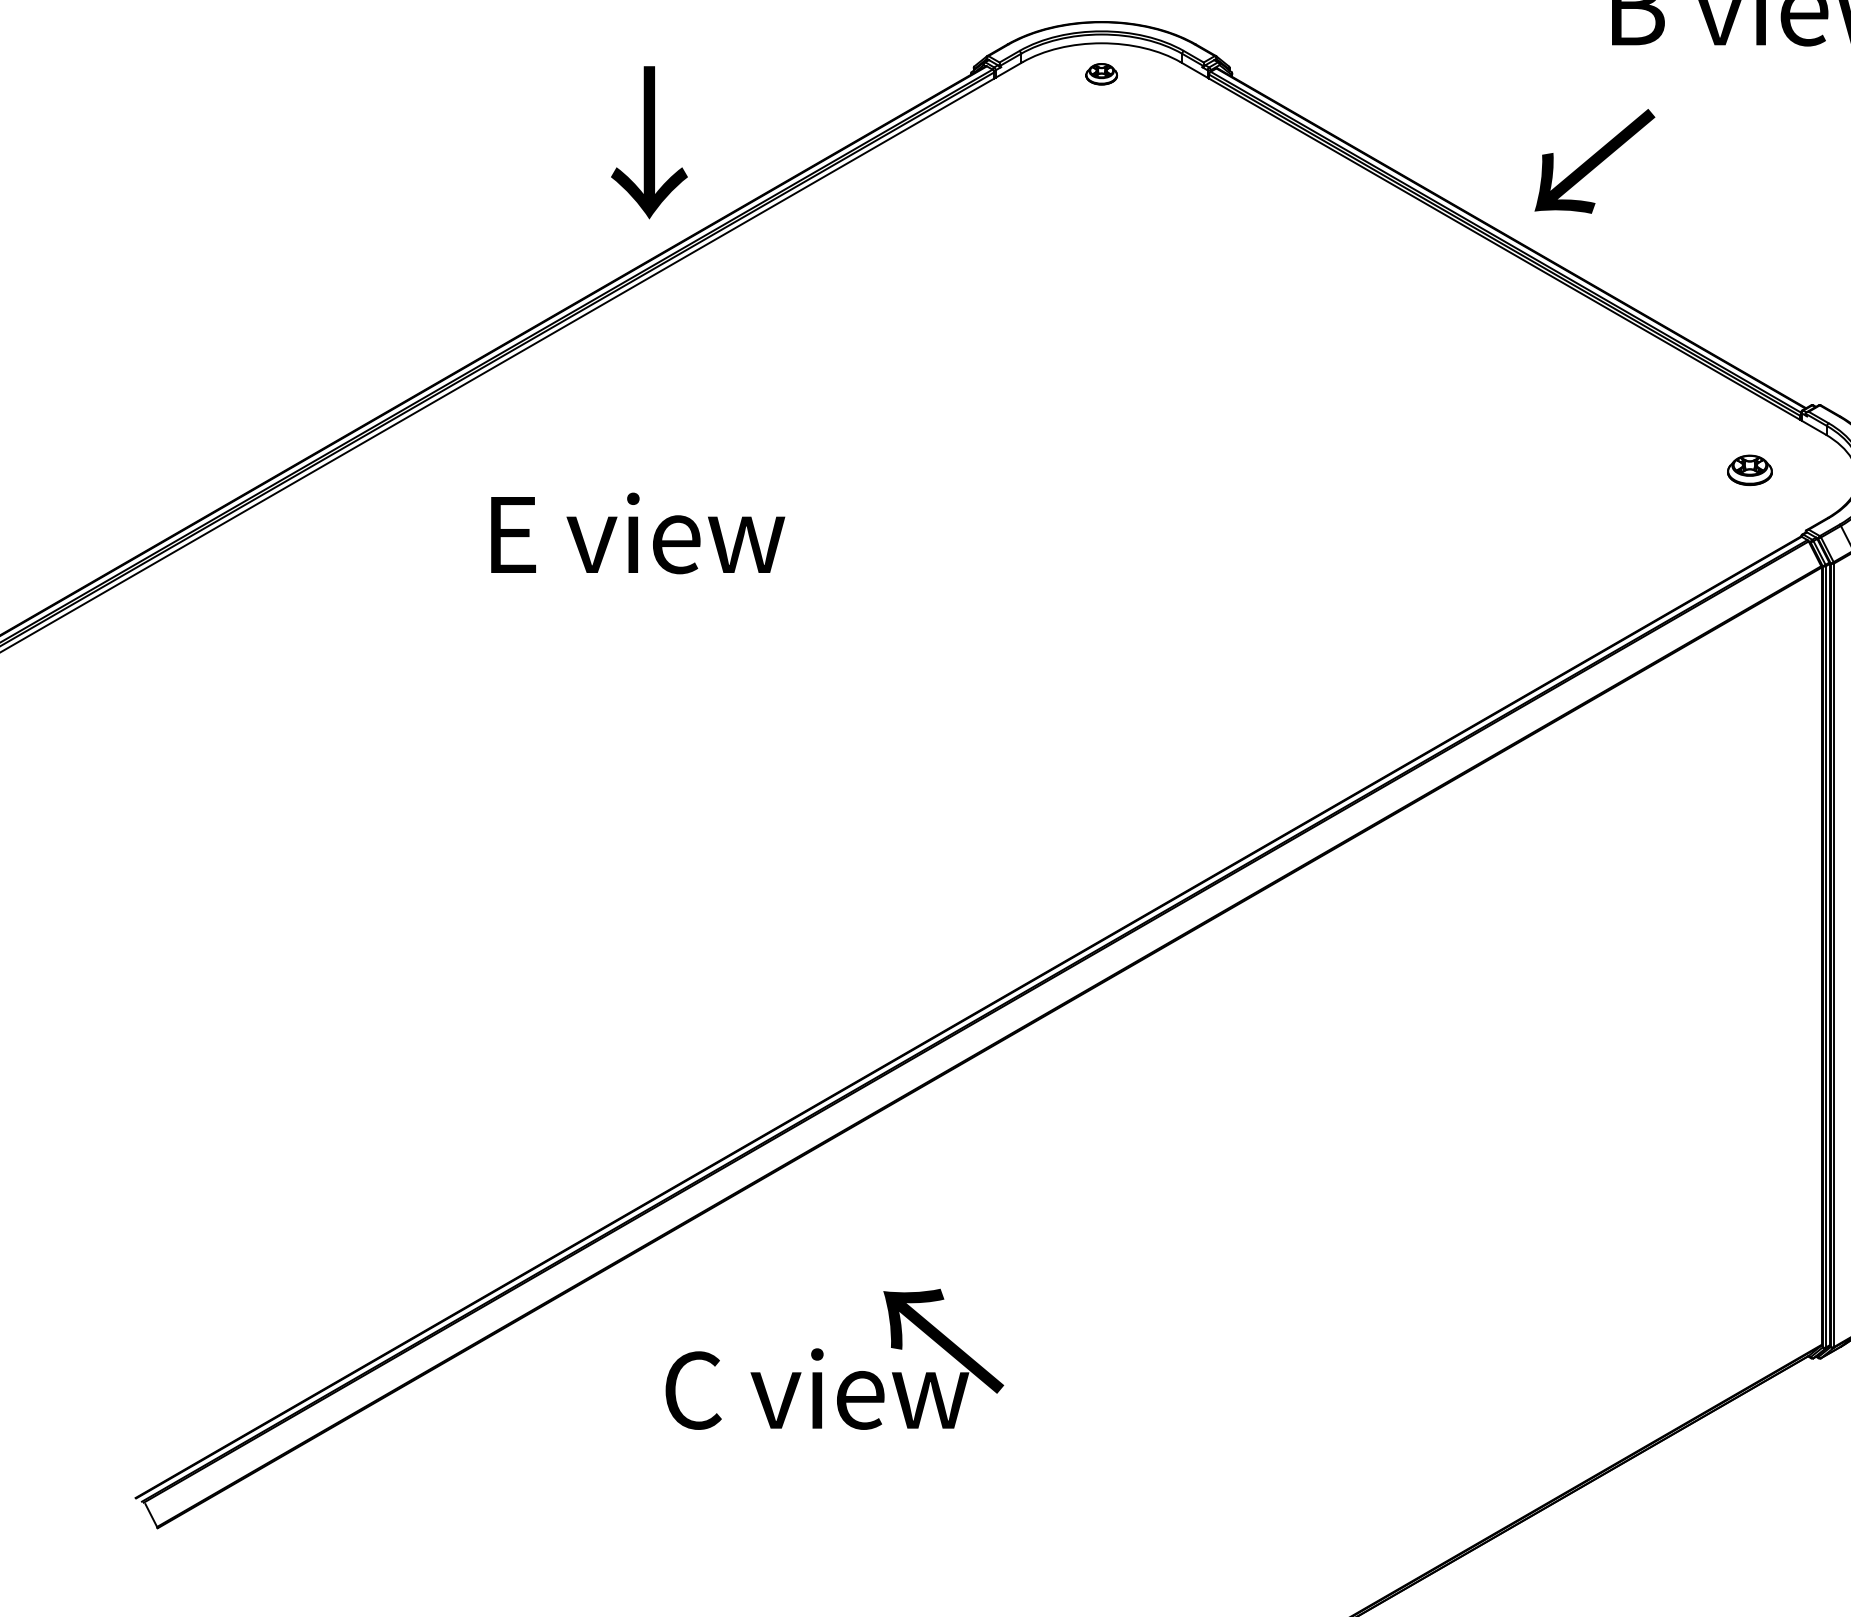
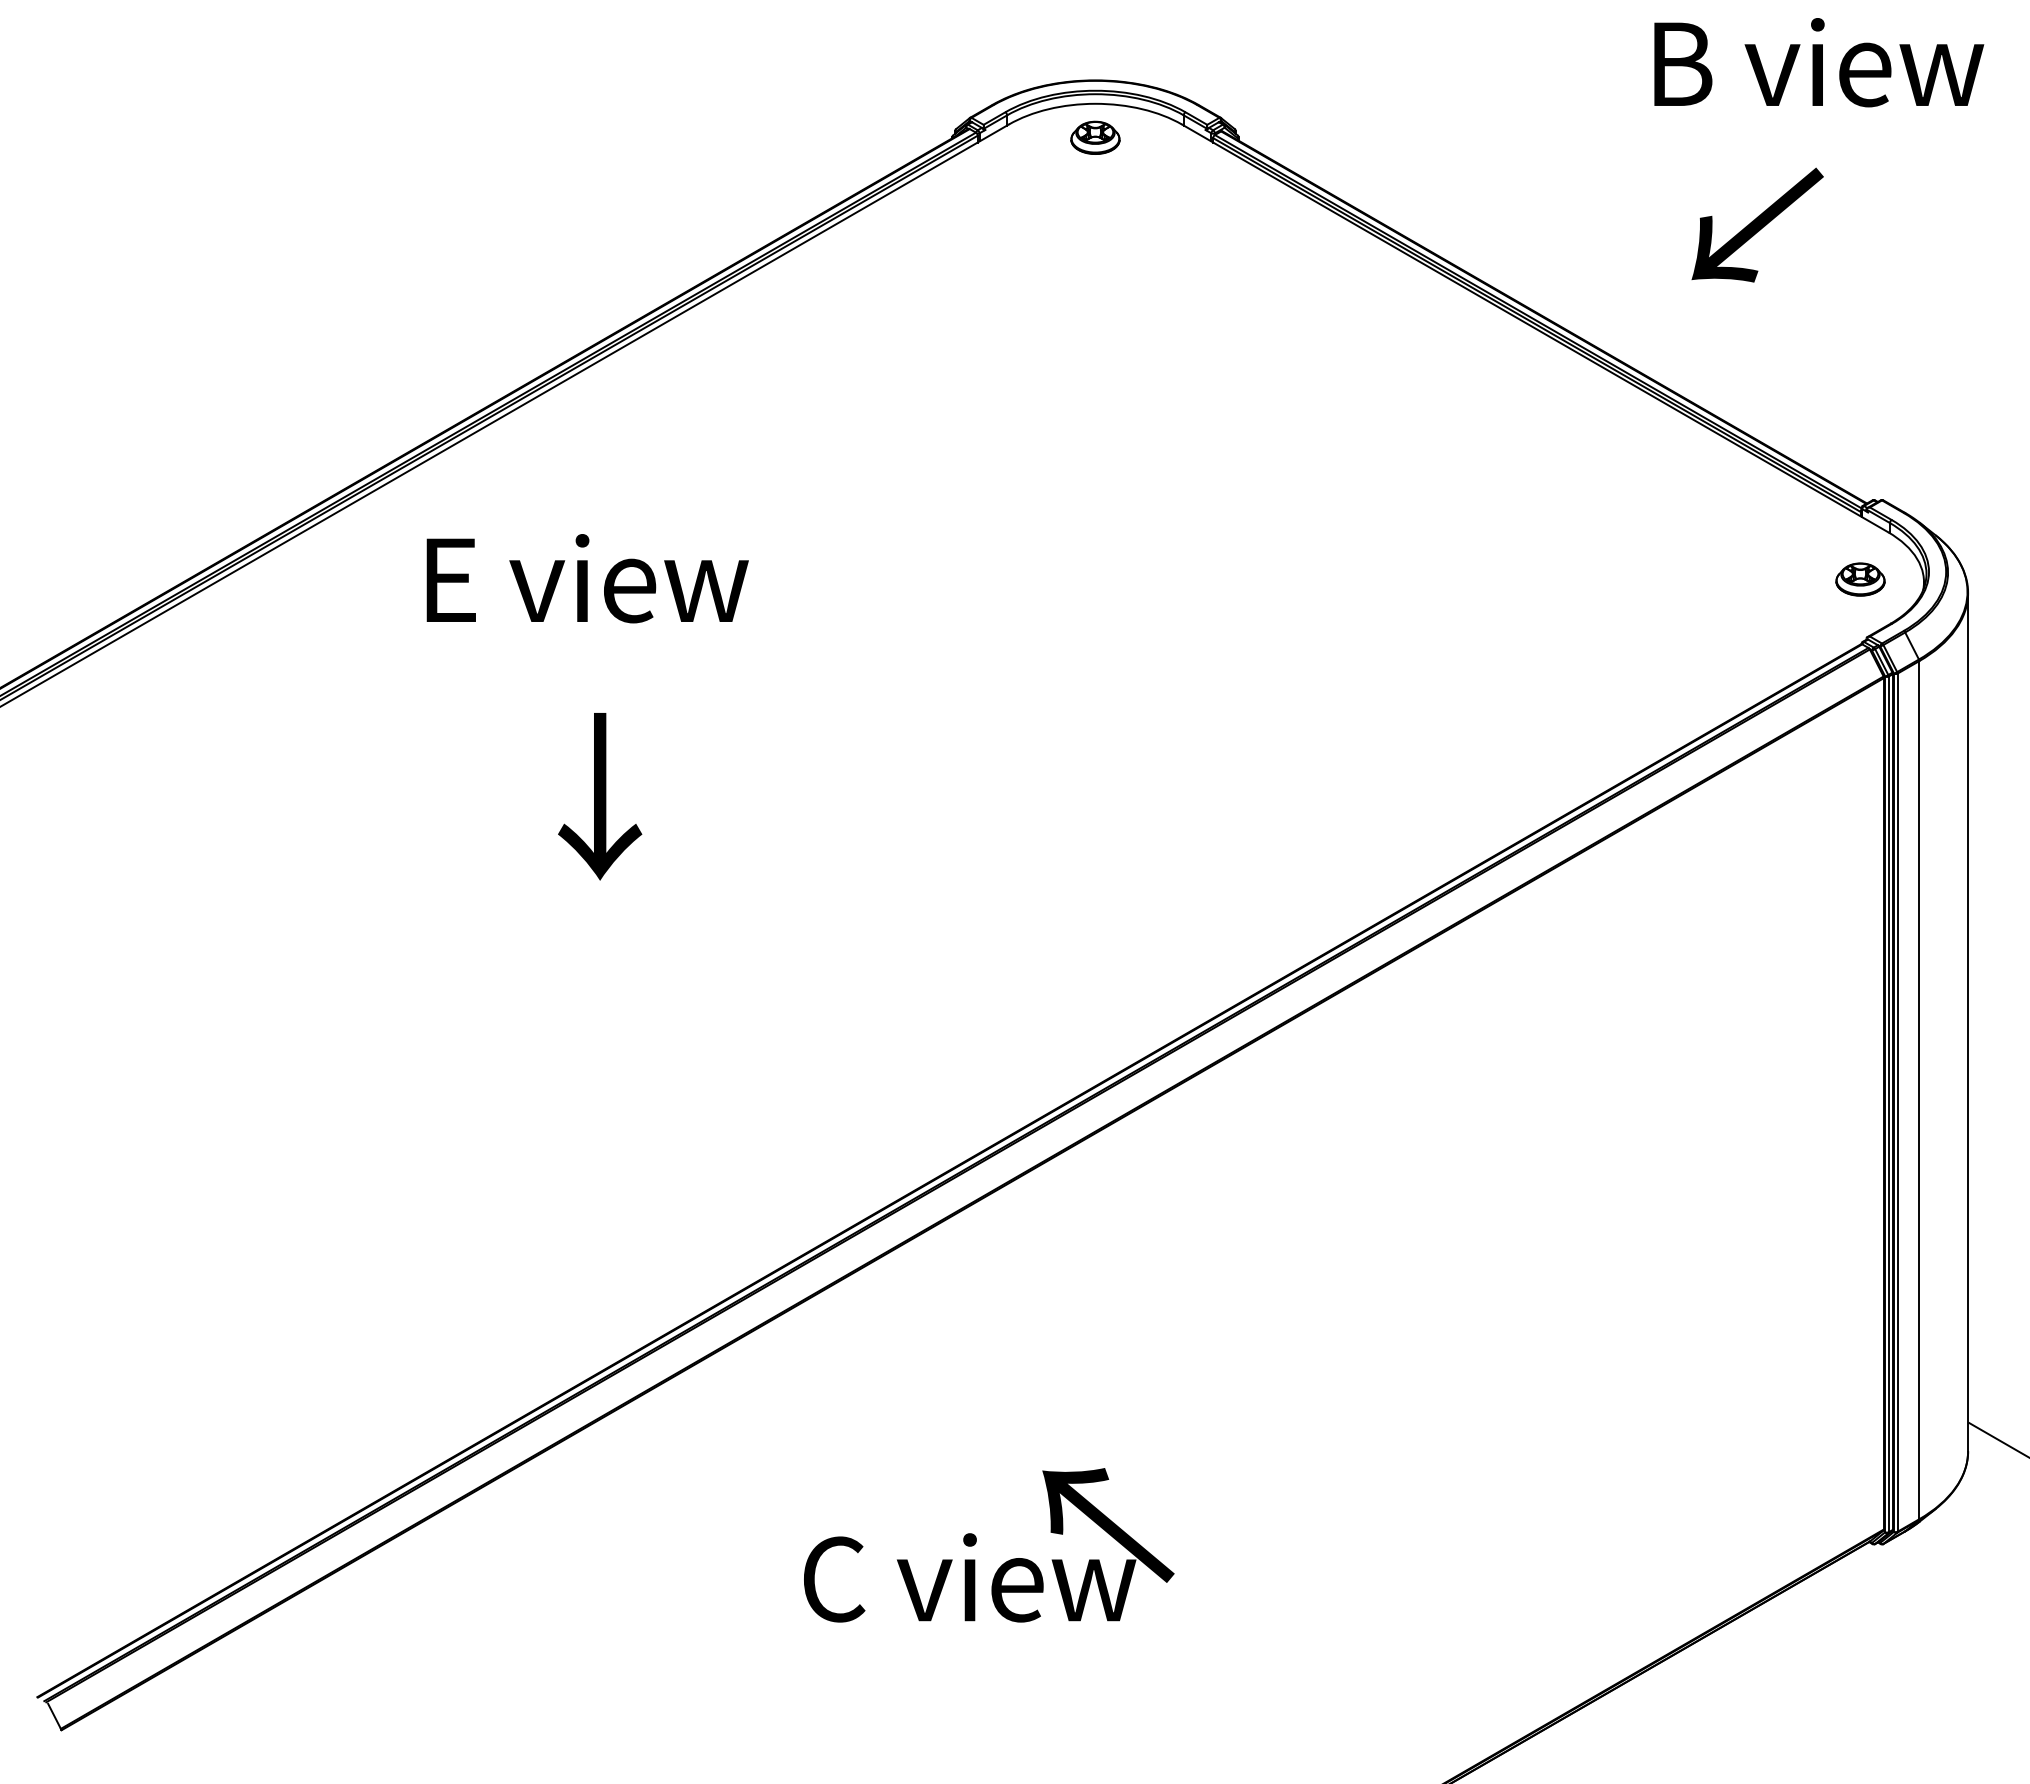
part: (1101, 74) -> (1095, 137), size x1.43
text: (649, 142) -> (600, 796), moved
text: (1594, 160) -> (1757, 224), moved
part: (1749, 470) -> (1860, 579), moved
text: (637, 533) -> (587, 578), moved
text: (835, 1359) -> (989, 1545), moved

